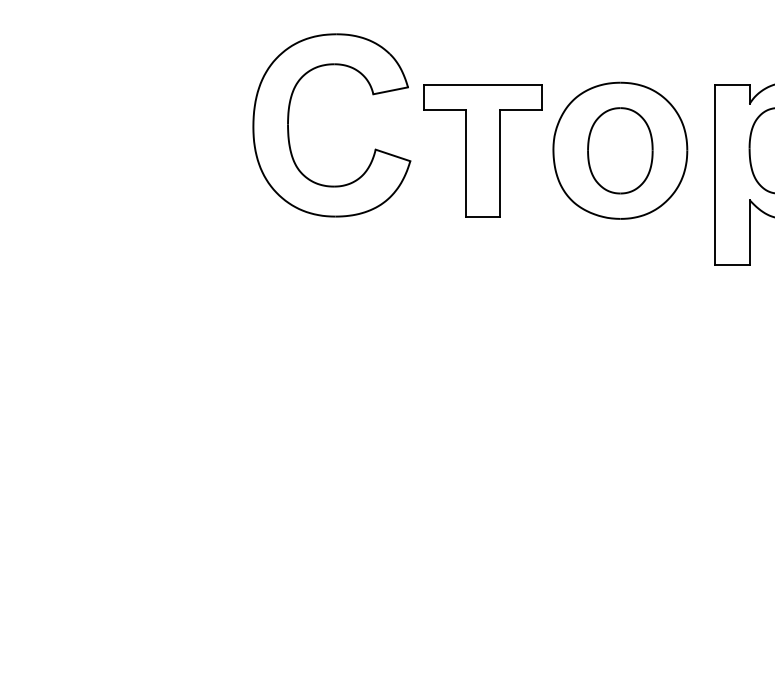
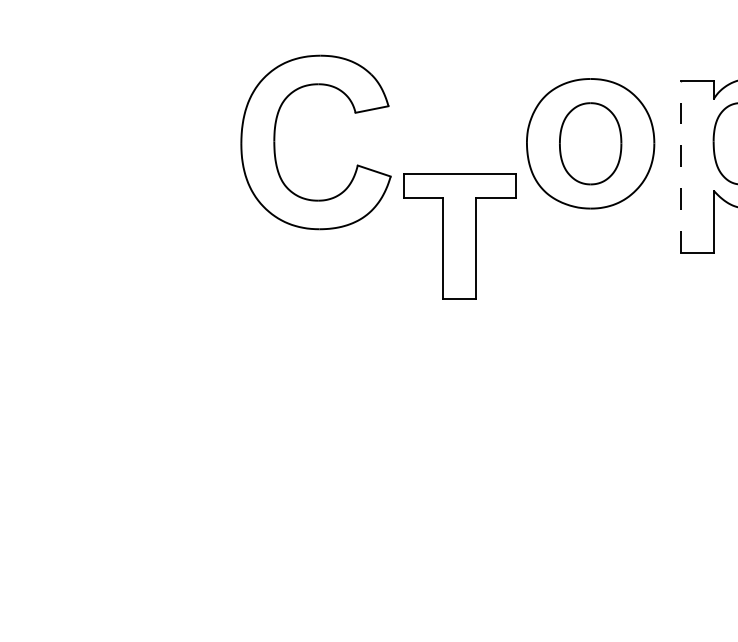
part: (289, 131) -> (275, 148), moved
part: (482, 150) -> (459, 235), moved
line: (714, 174) -> (680, 166), solid -> dashed

